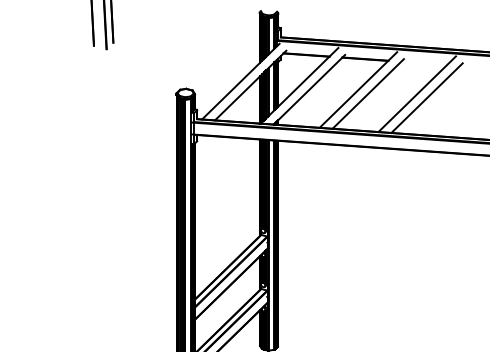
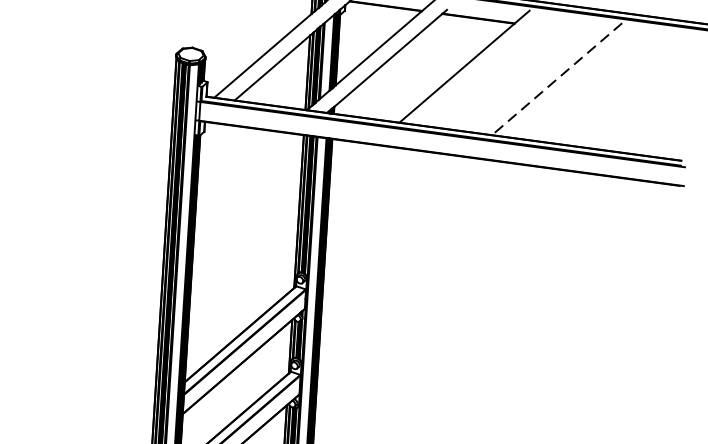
line: (367, 93) -> (478, 73), removed
line: (416, 94) -> (555, 79), solid -> dashed
line: (426, 97) -> (571, 85), removed

